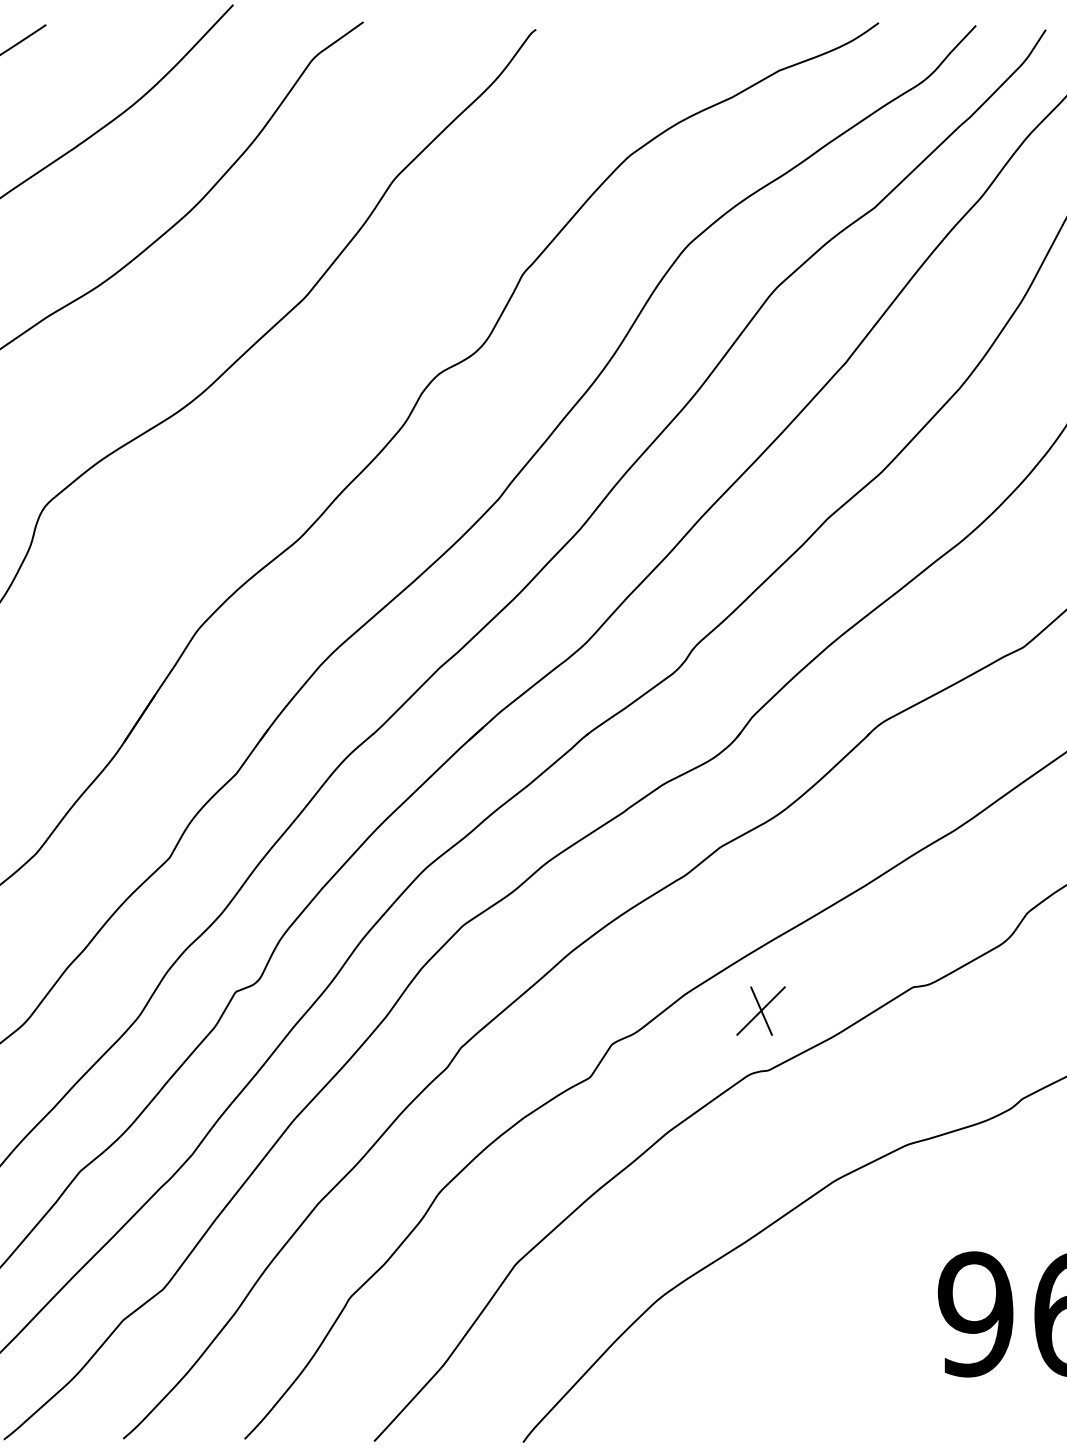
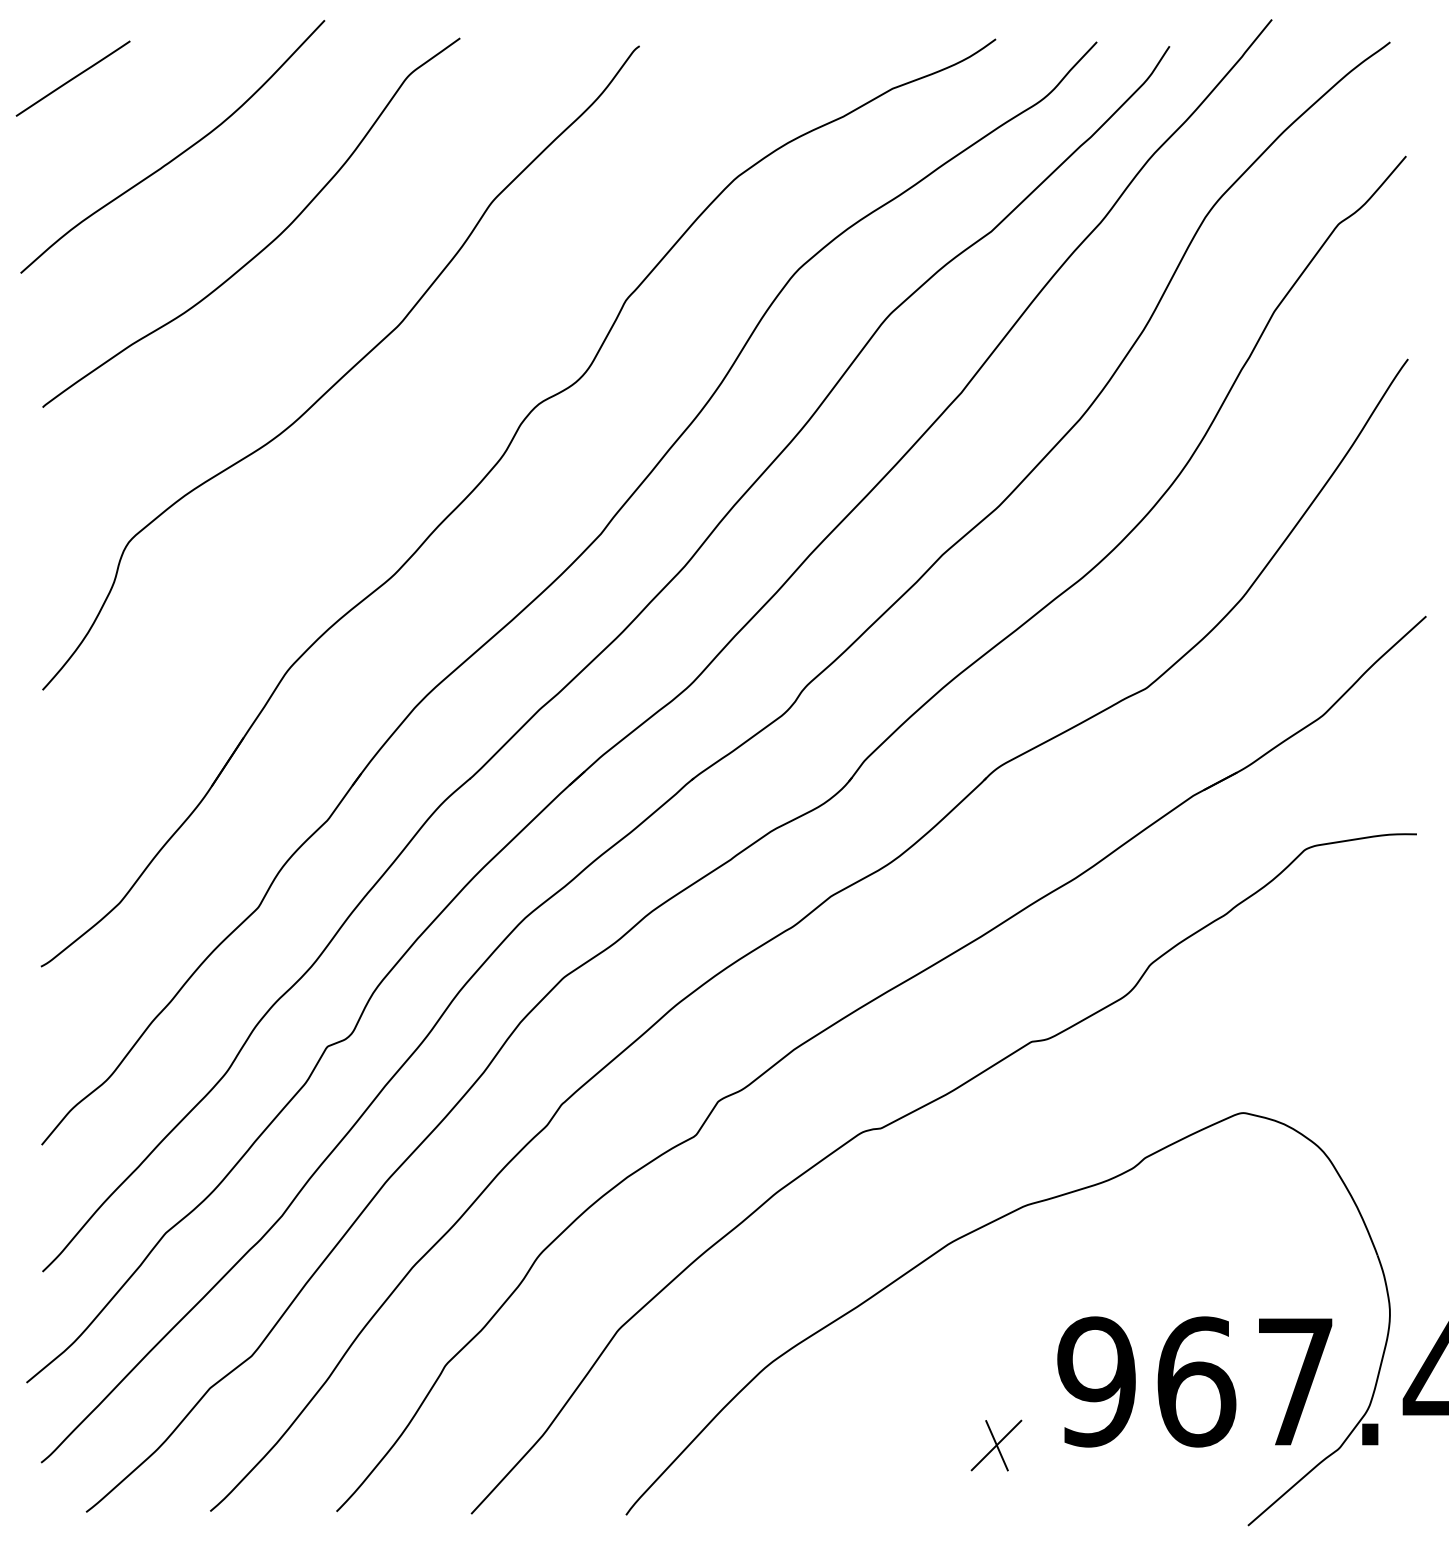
part: (761, 1011) -> (996, 1445), moved

